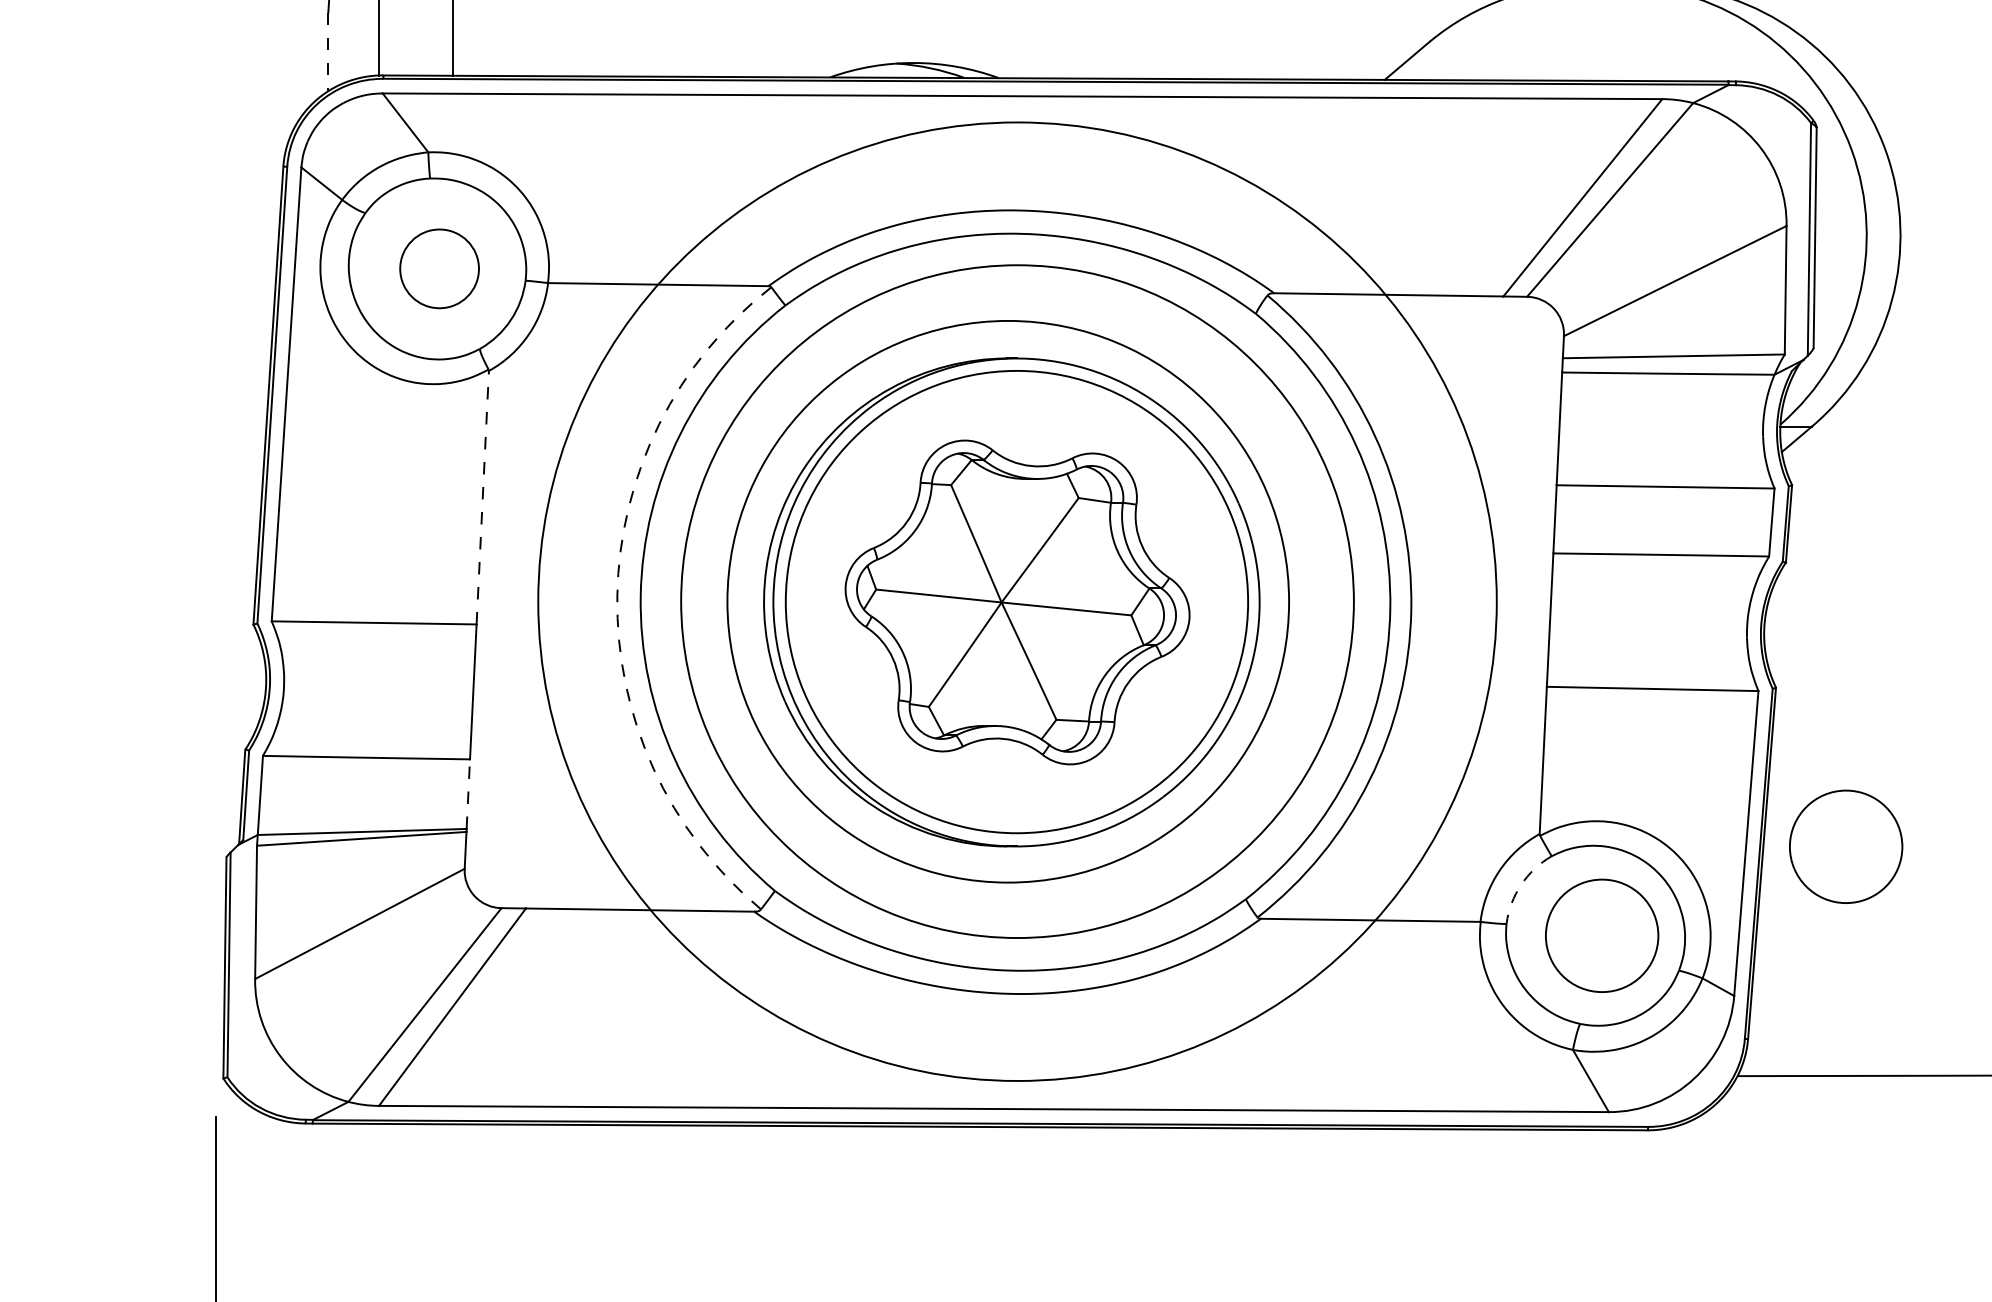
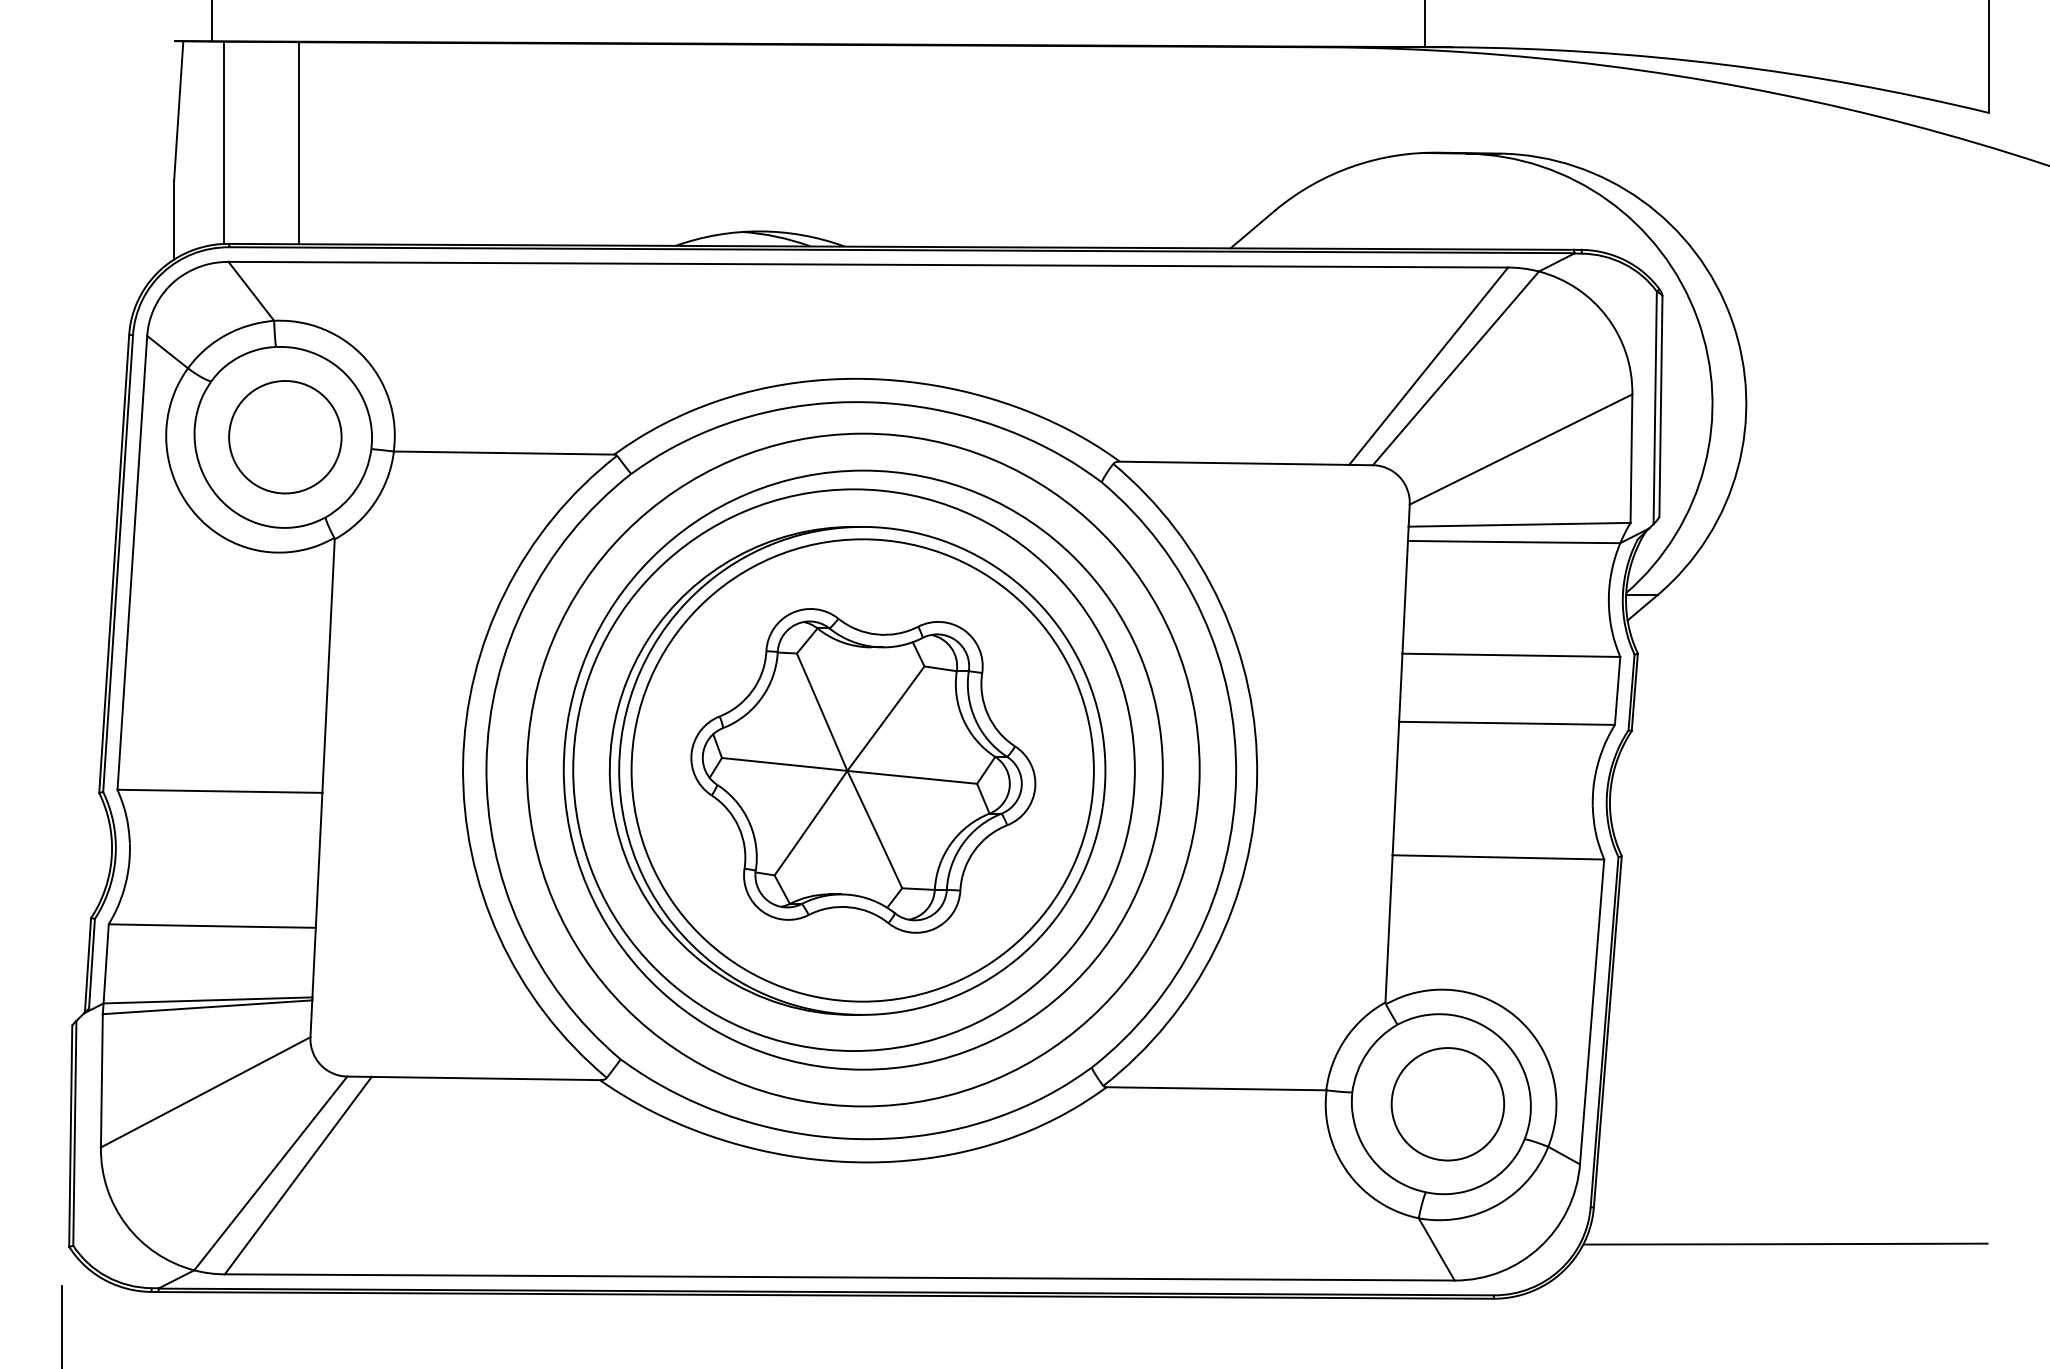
line: (328, 52) -> (174, 220), dashed -> solid
circle: (439, 269) -> (285, 437), size x1.43
line: (482, 498) -> (328, 666), dashed -> solid
arc: (617, 596) -> (463, 764), dashed -> solid
circle: (1016, 601) -> (862, 769), size x0.62
line: (468, 794) -> (314, 962), dashed -> solid
circle: (1845, 847) -> (1691, 1015), removed
arc: (1521, 885) -> (1367, 1053), dashed -> solid

